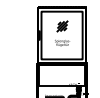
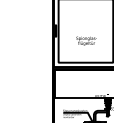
part: (62, 26) -> (86, 19), removed

